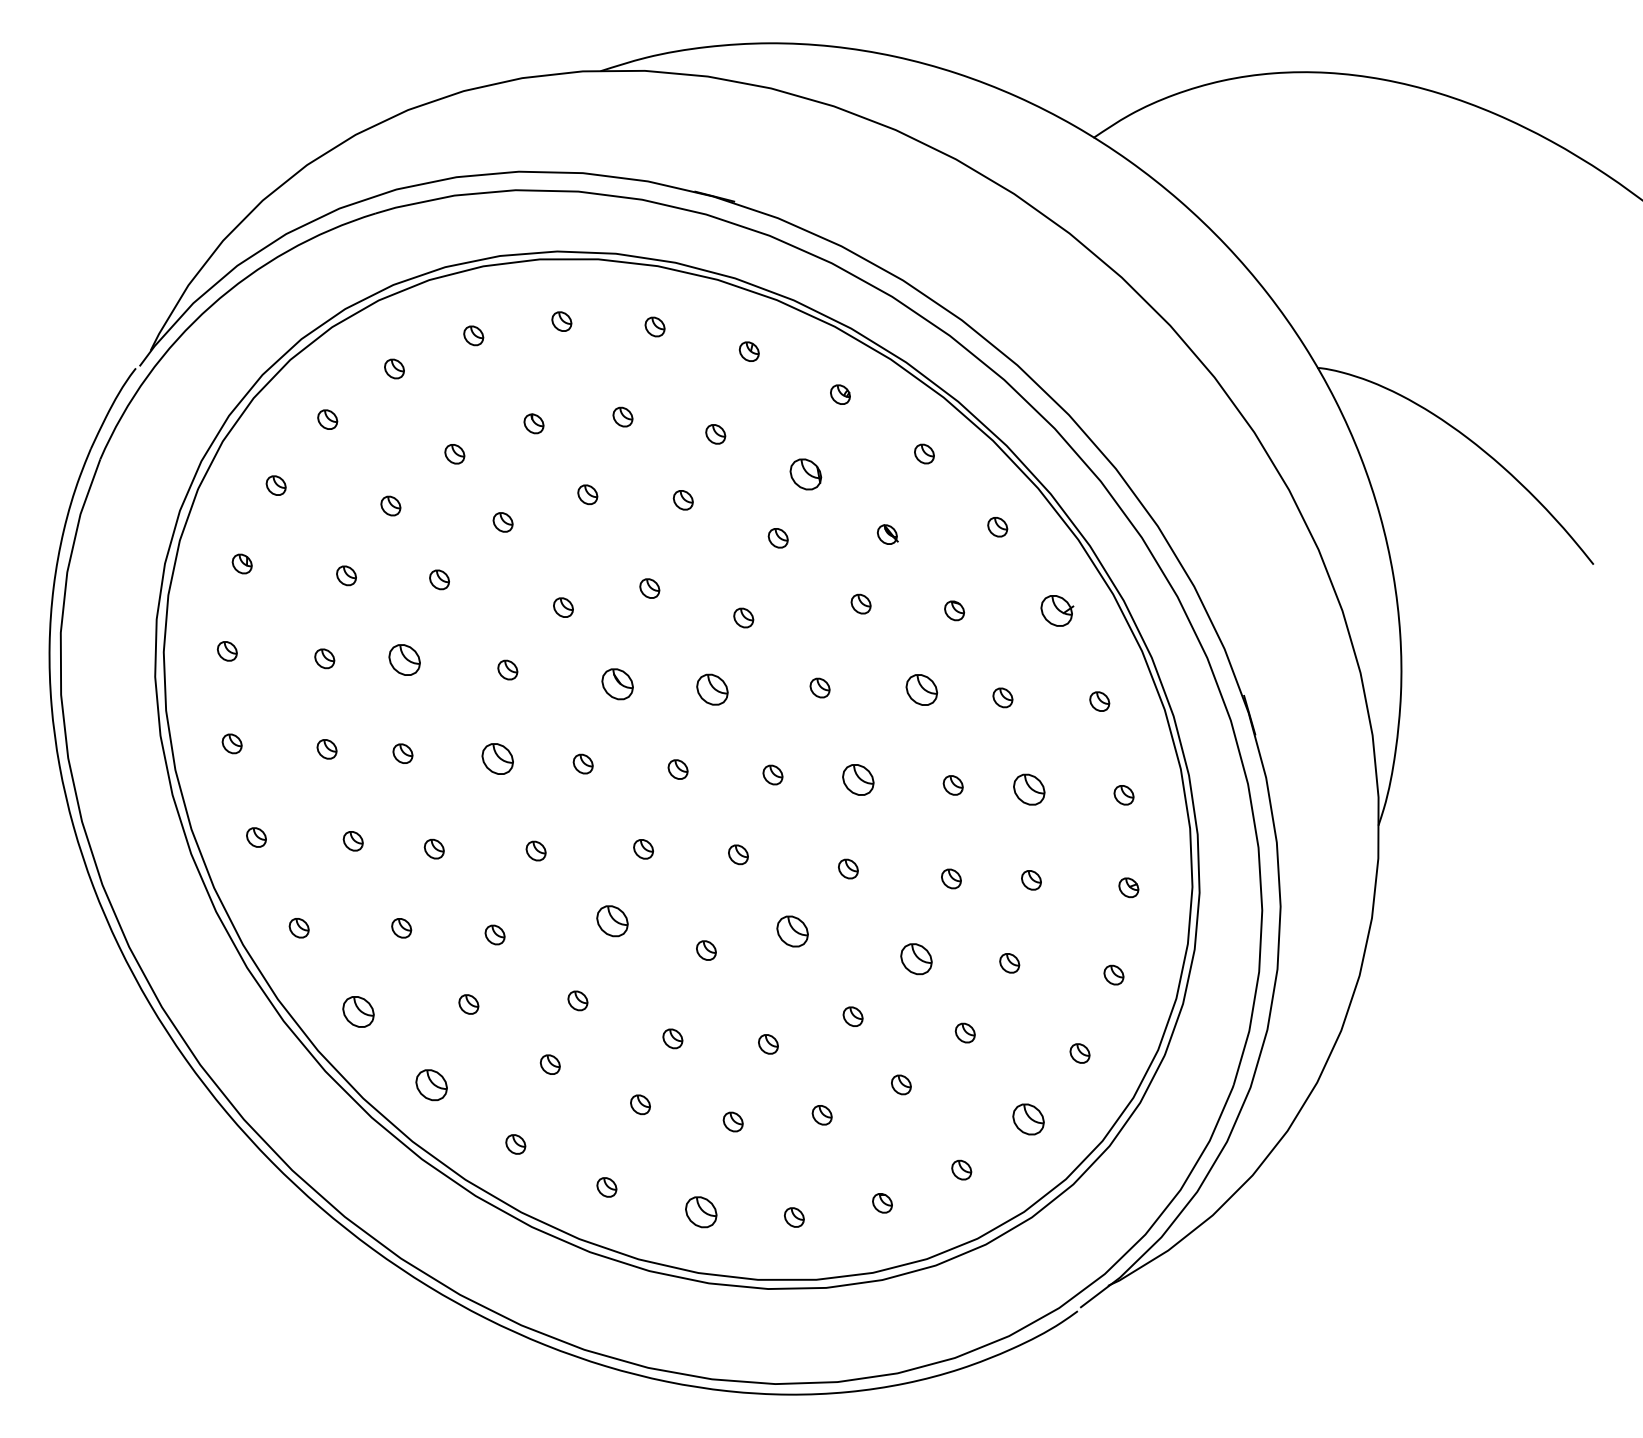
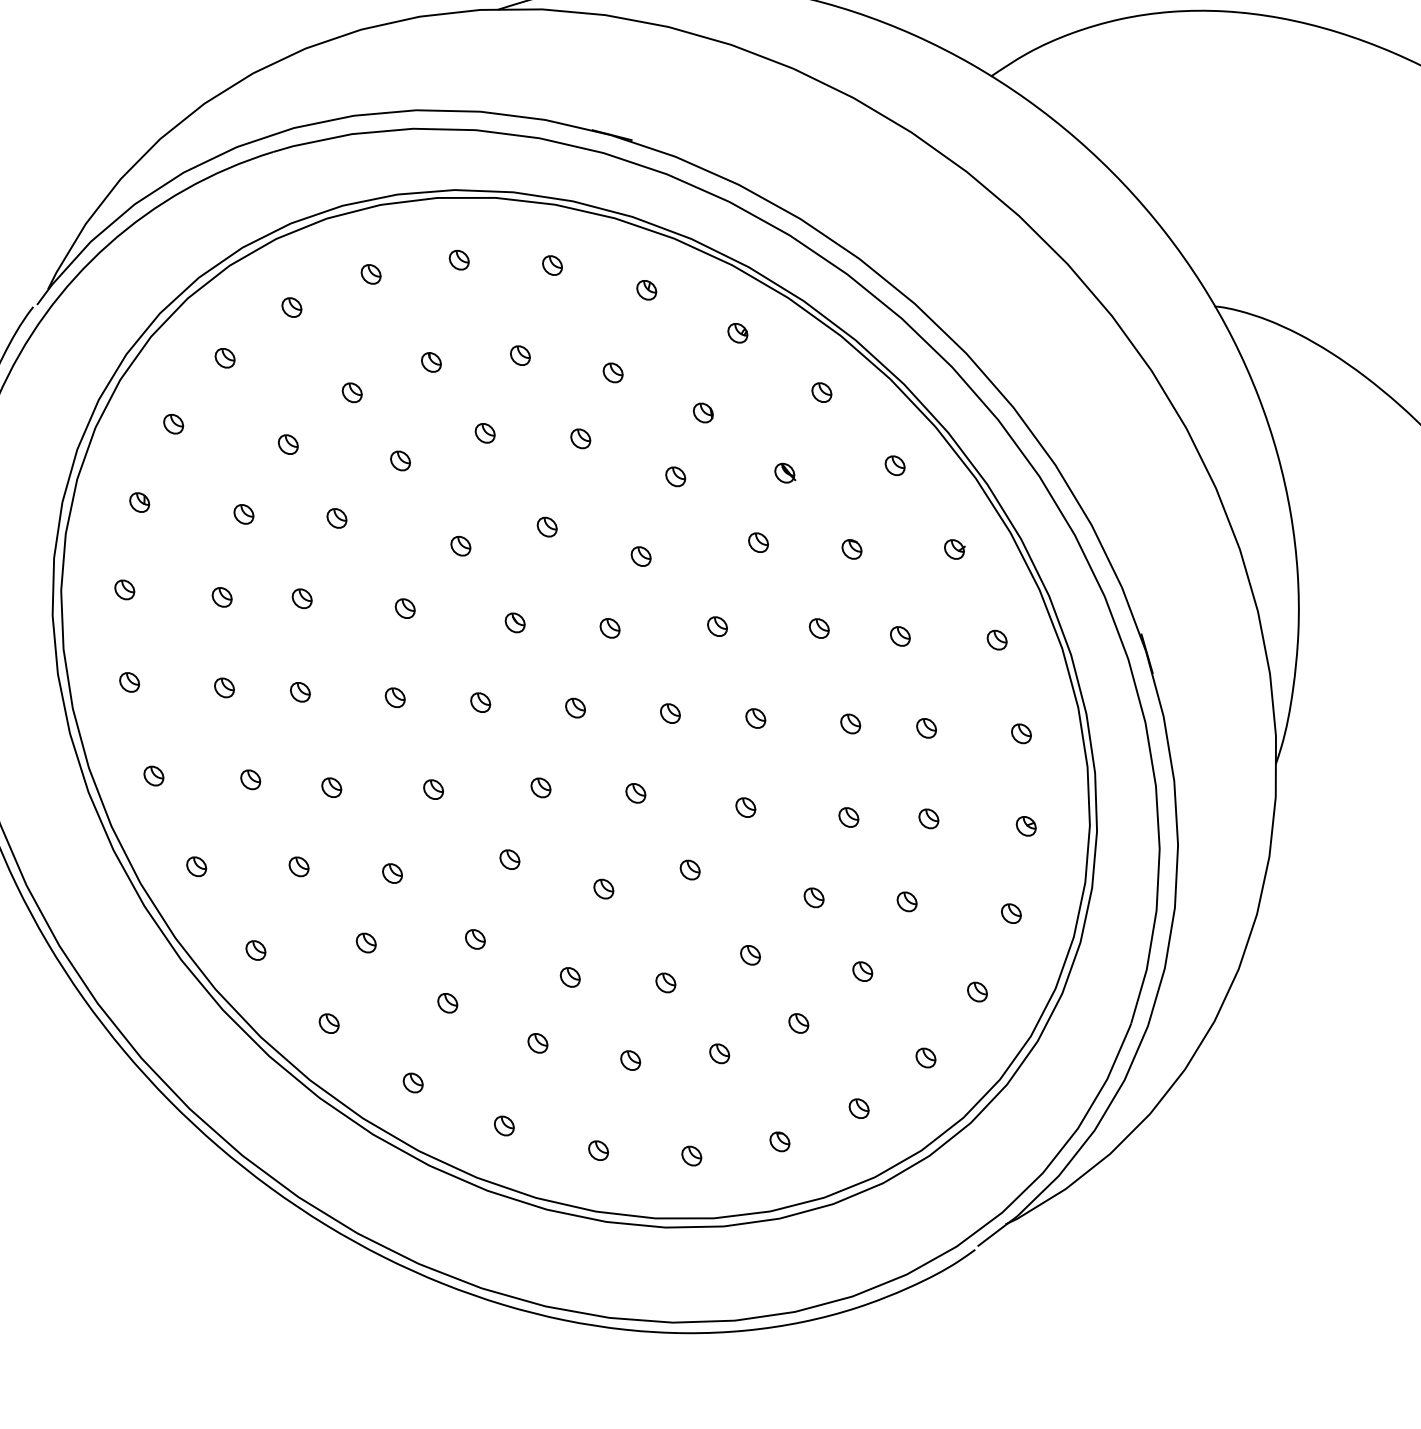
part: (805, 474) -> (702, 413), size x0.62
part: (1057, 610) -> (954, 549), size x0.62
part: (404, 660) -> (301, 599), size x0.62
part: (617, 684) -> (514, 623), size x0.62
part: (712, 689) -> (609, 628), size x0.62
part: (921, 689) -> (818, 628), size x0.62
part: (497, 759) -> (394, 698), size x0.62
part: (858, 779) -> (755, 718), size x0.62
part: (1028, 789) -> (925, 728), size x0.62
part: (612, 920) -> (509, 859), size x0.62
part: (792, 931) -> (689, 870), size x0.62
part: (916, 959) -> (813, 898), size x0.62
part: (358, 1011) -> (255, 950), size x0.62
part: (431, 1084) -> (328, 1023), size x0.62
part: (1028, 1119) -> (925, 1058), size x0.62
part: (700, 1211) -> (597, 1150), size x0.62

